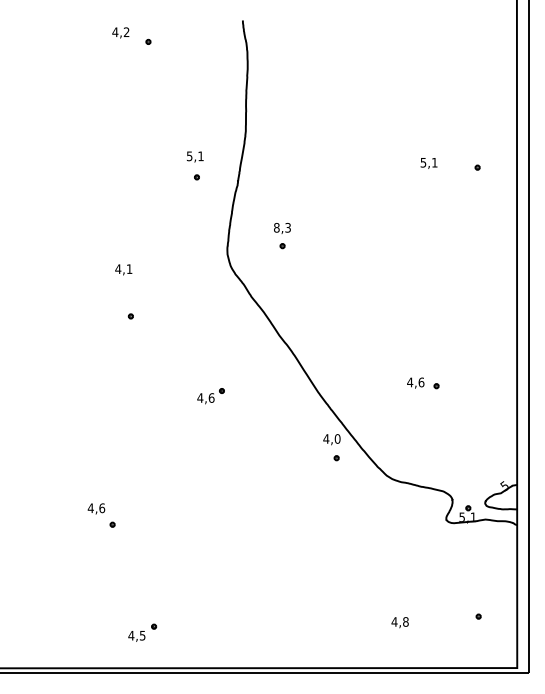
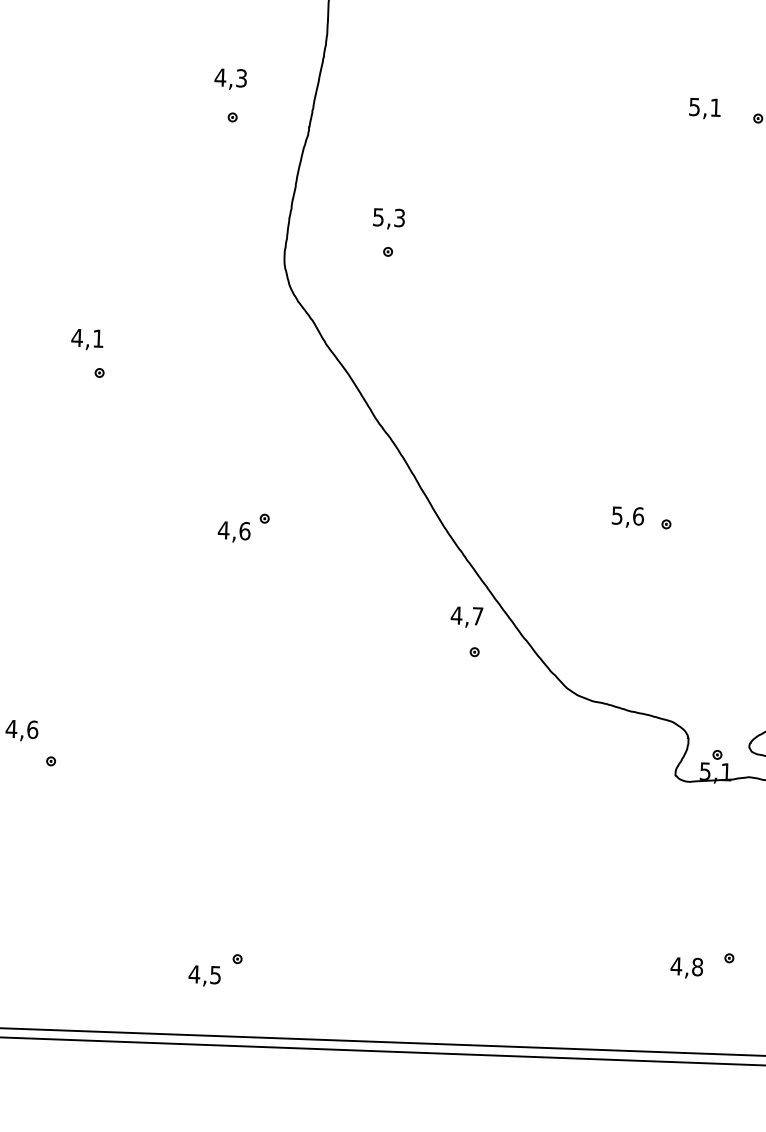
text: (194, 156) -> (229, 78), 5,1 -> 4,3
text: (428, 163) -> (704, 108), moved
text: (276, 227) -> (377, 216), 8,3 -> 5,3
text: (123, 269) -> (86, 338), moved
text: (410, 382) -> (617, 515), 4,6 -> 5,6
text: (337, 438) -> (477, 615), 4,0 -> 4,7
text: (399, 622) -> (685, 967), moved
part: (142, 632) -> (215, 969), moved

